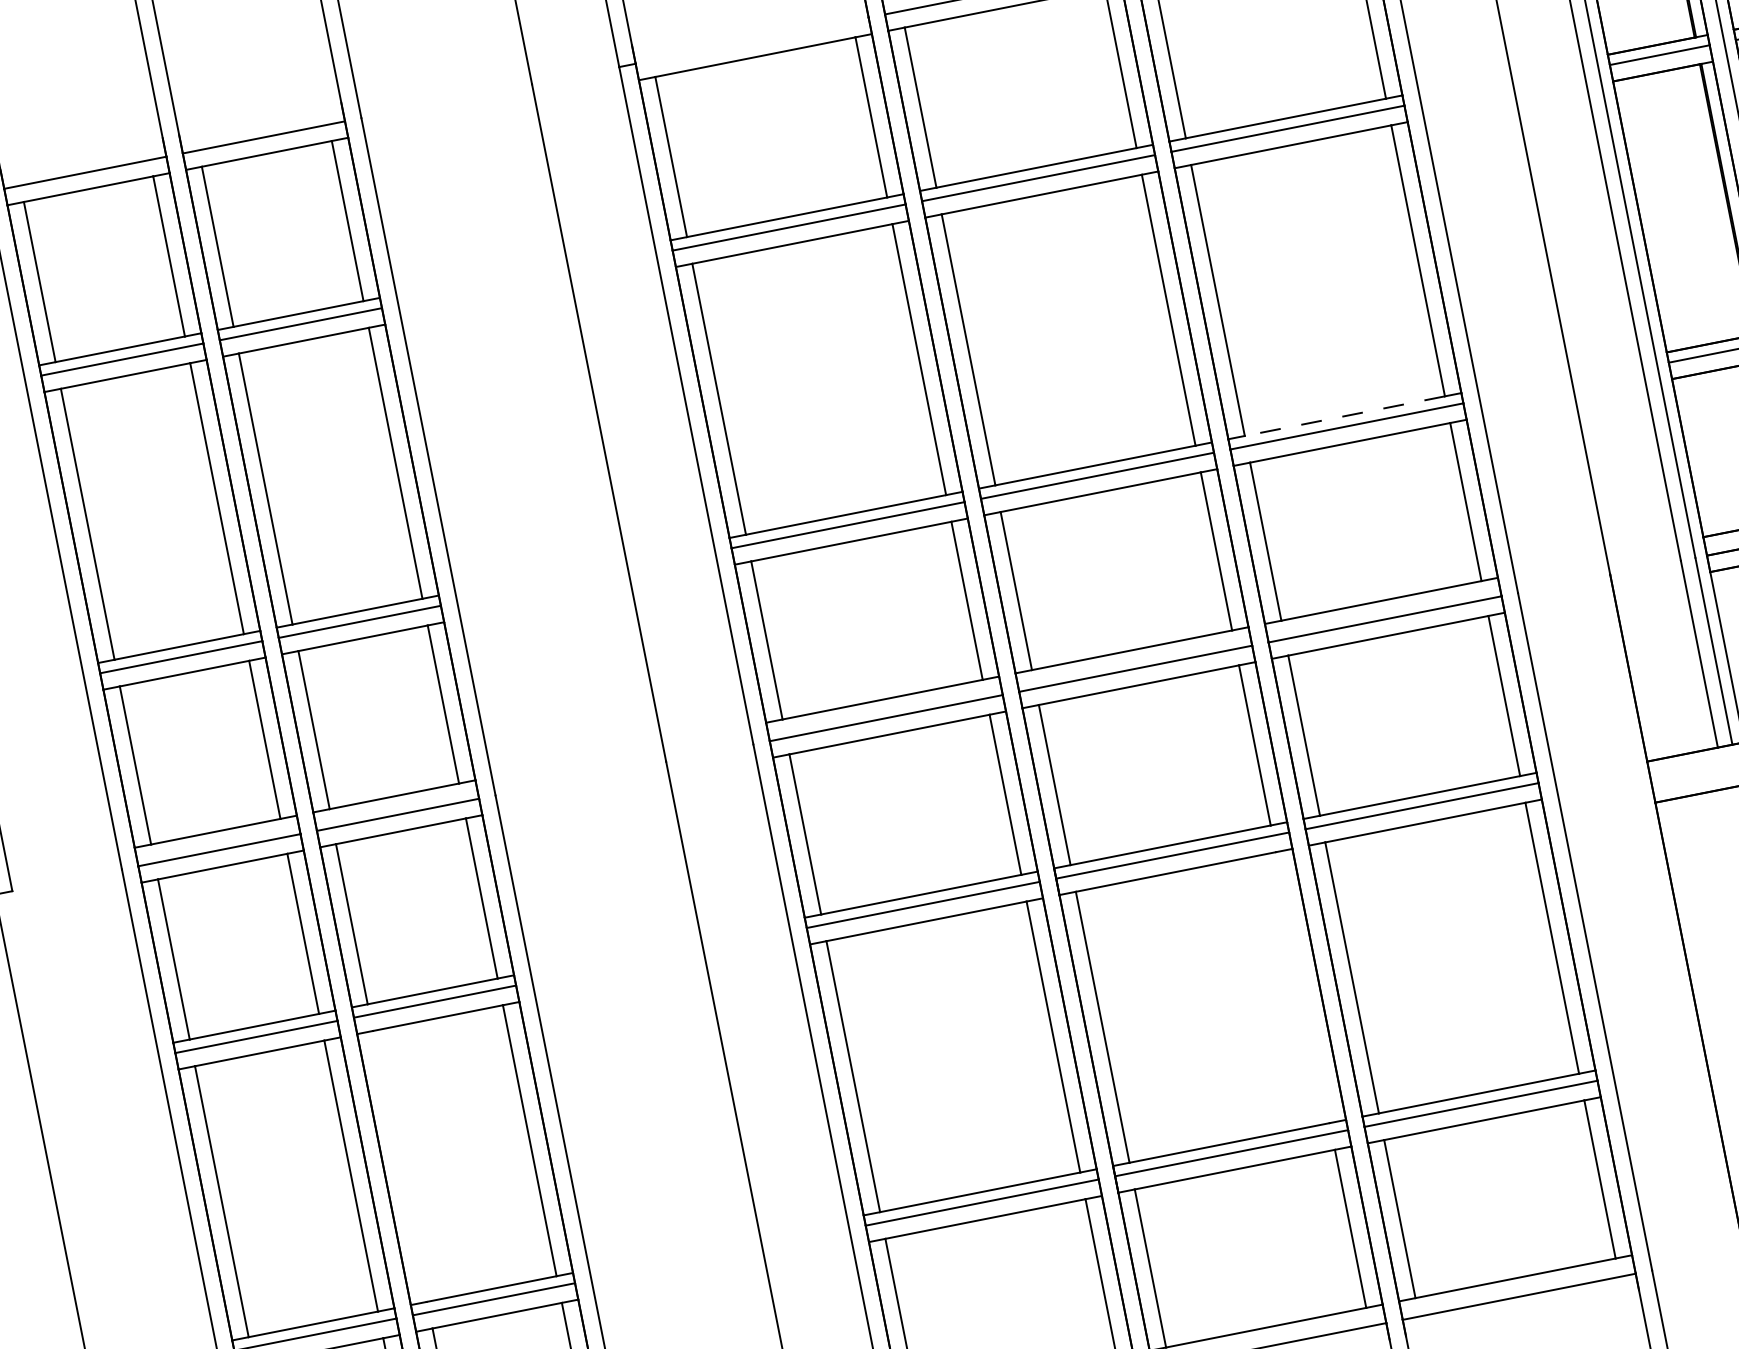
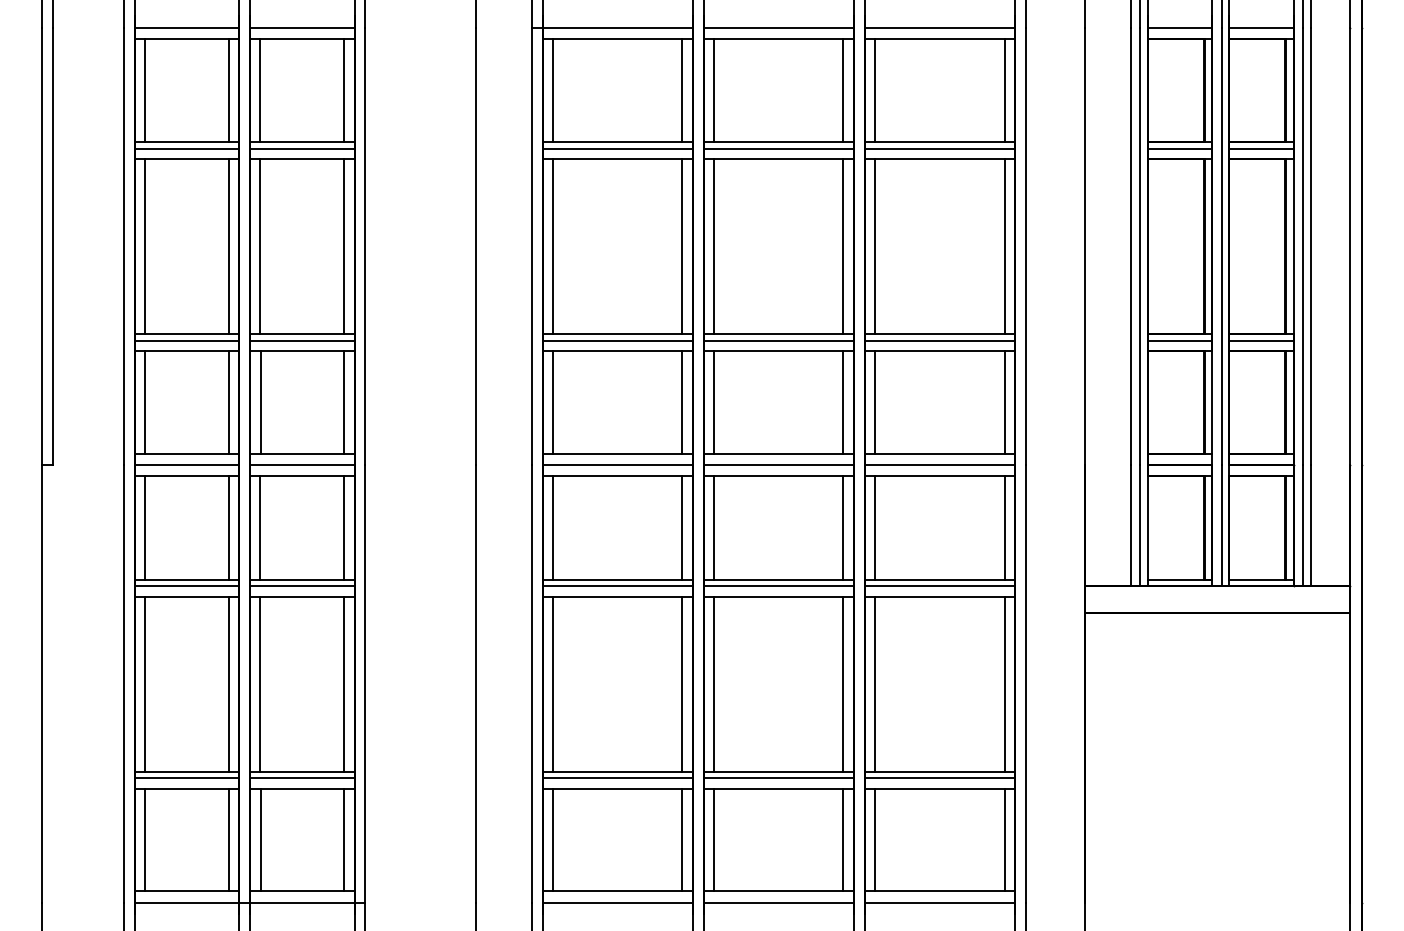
line: (751, 40) -> (617, 27), added
line: (1344, 416) -> (939, 334), dashed -> solid
line: (1302, 986) -> (843, 683), added
line: (399, 1165) -> (260, 683), added

